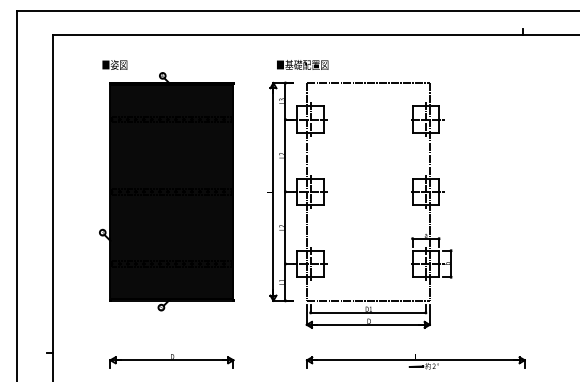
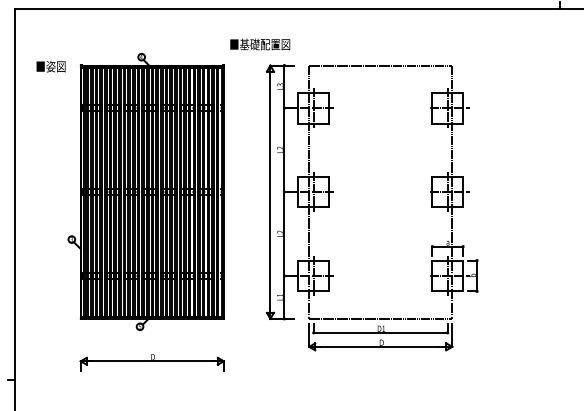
text: (114, 64) -> (50, 66), moved
text: (302, 64) -> (260, 43), moved
part: (171, 361) -> (151, 362), moved
part: (415, 361) -> (435, 389), removed

